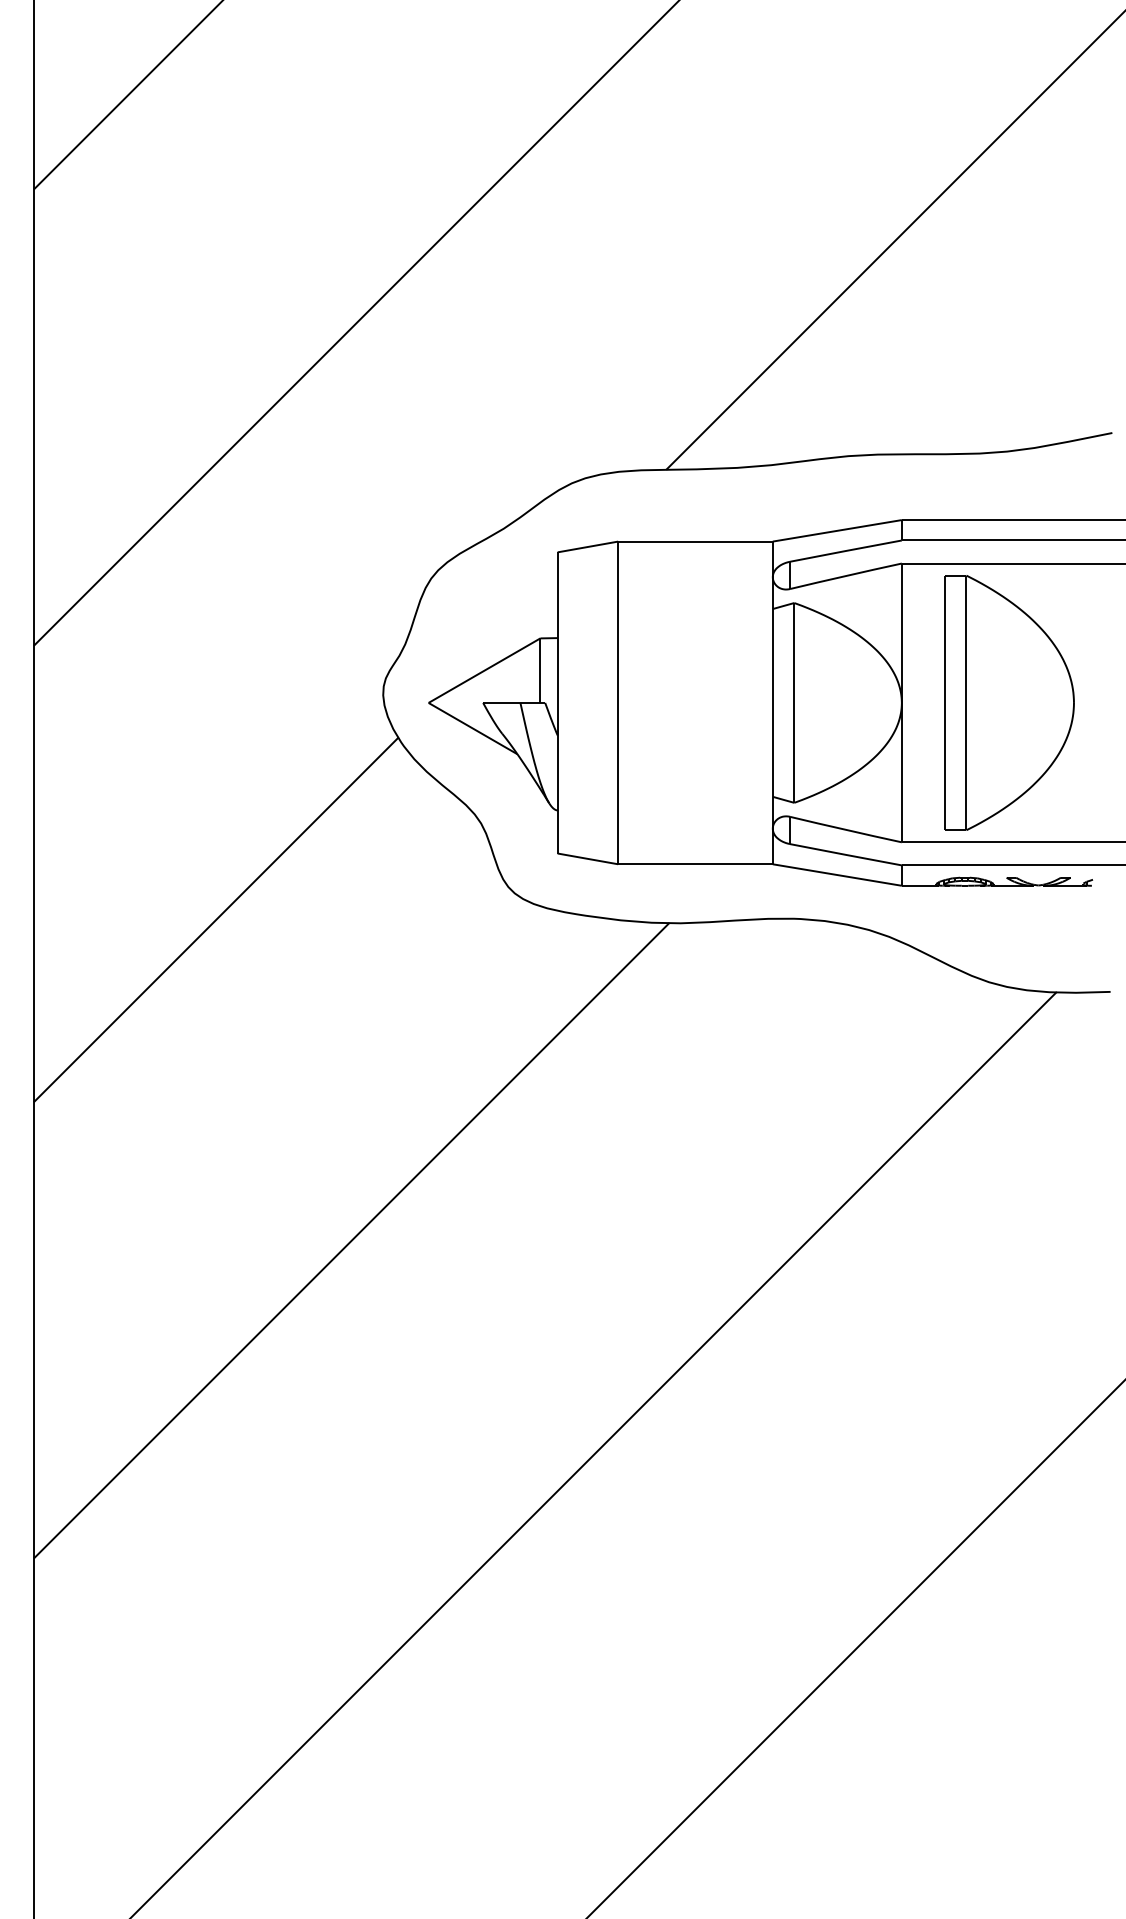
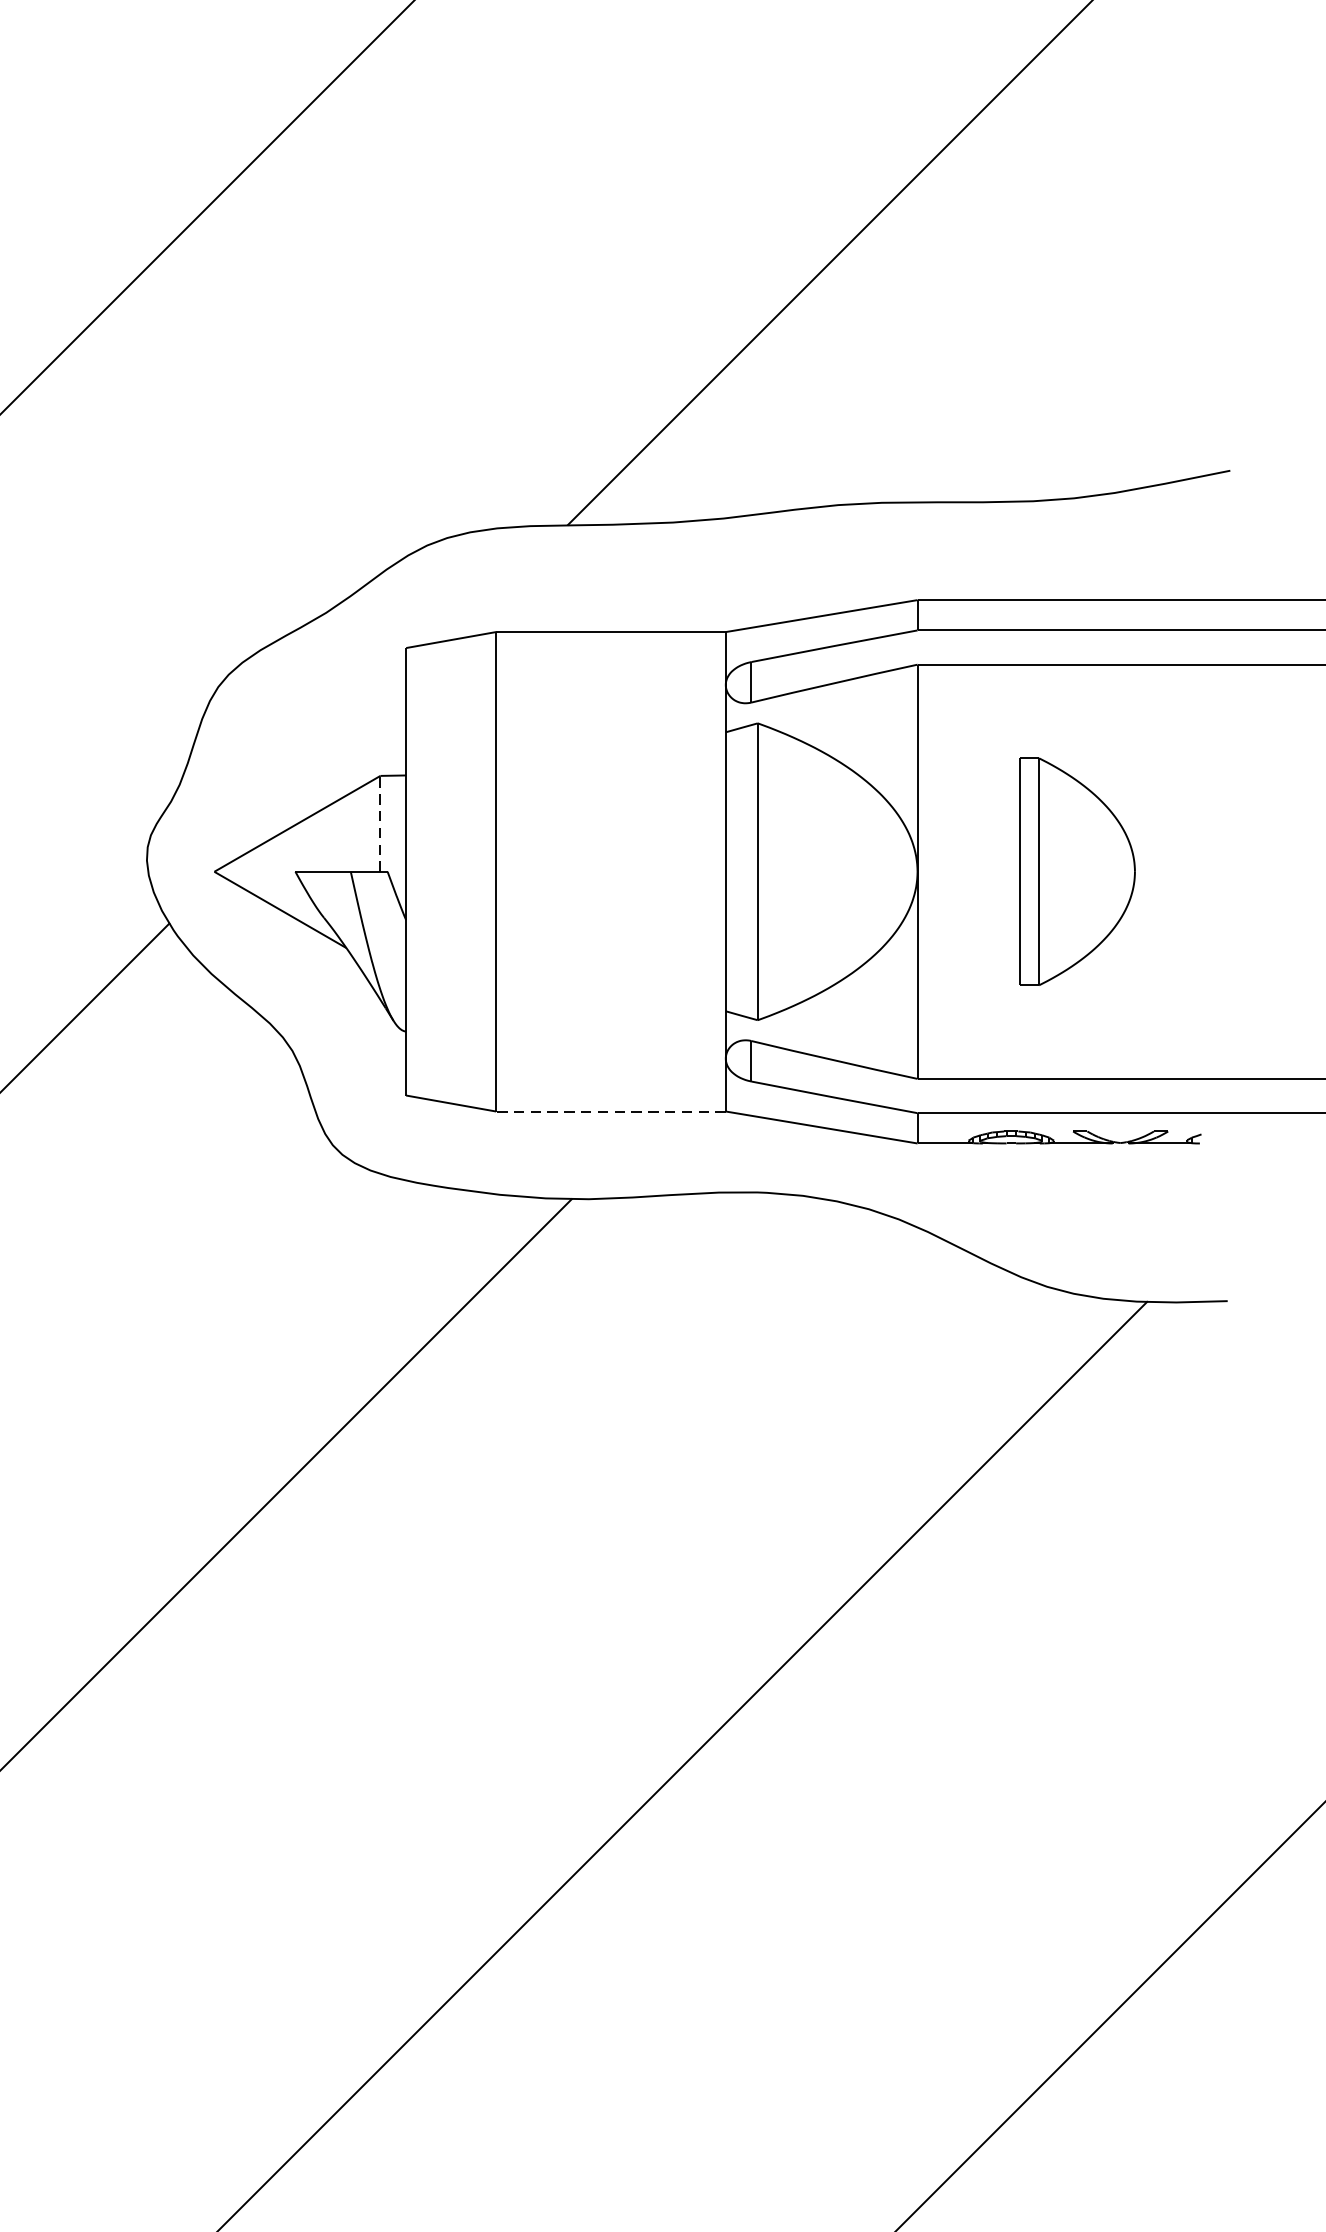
line: (540, 670) -> (380, 823), solid -> dashed
part: (1009, 702) -> (1077, 871), size x0.6
line: (695, 864) -> (610, 1111), solid -> dashed

